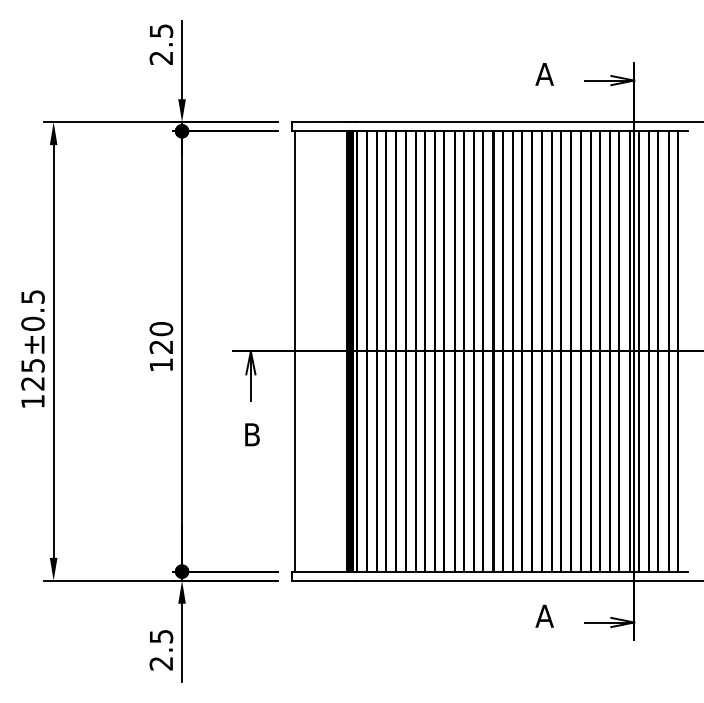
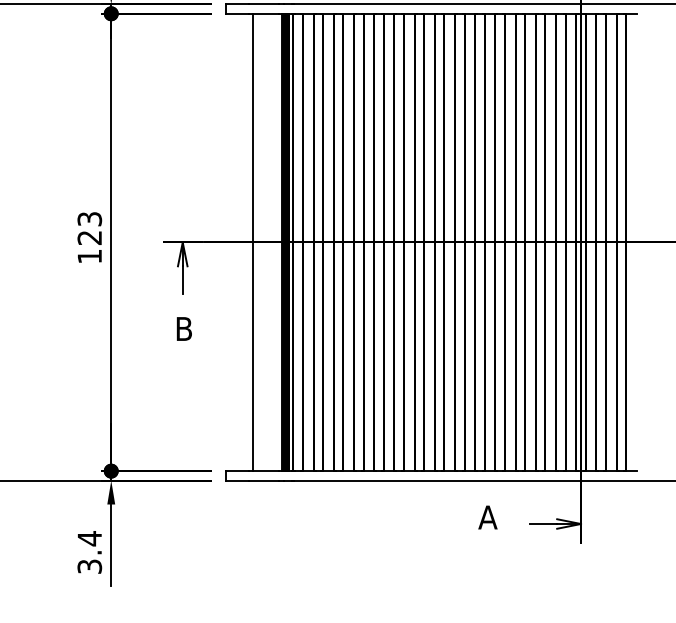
text: (161, 329) -> (89, 219), 120 -> 123
line: (294, 351) -> (252, 242), moved
text: (161, 649) -> (89, 552), 2.5 -> 3.4

